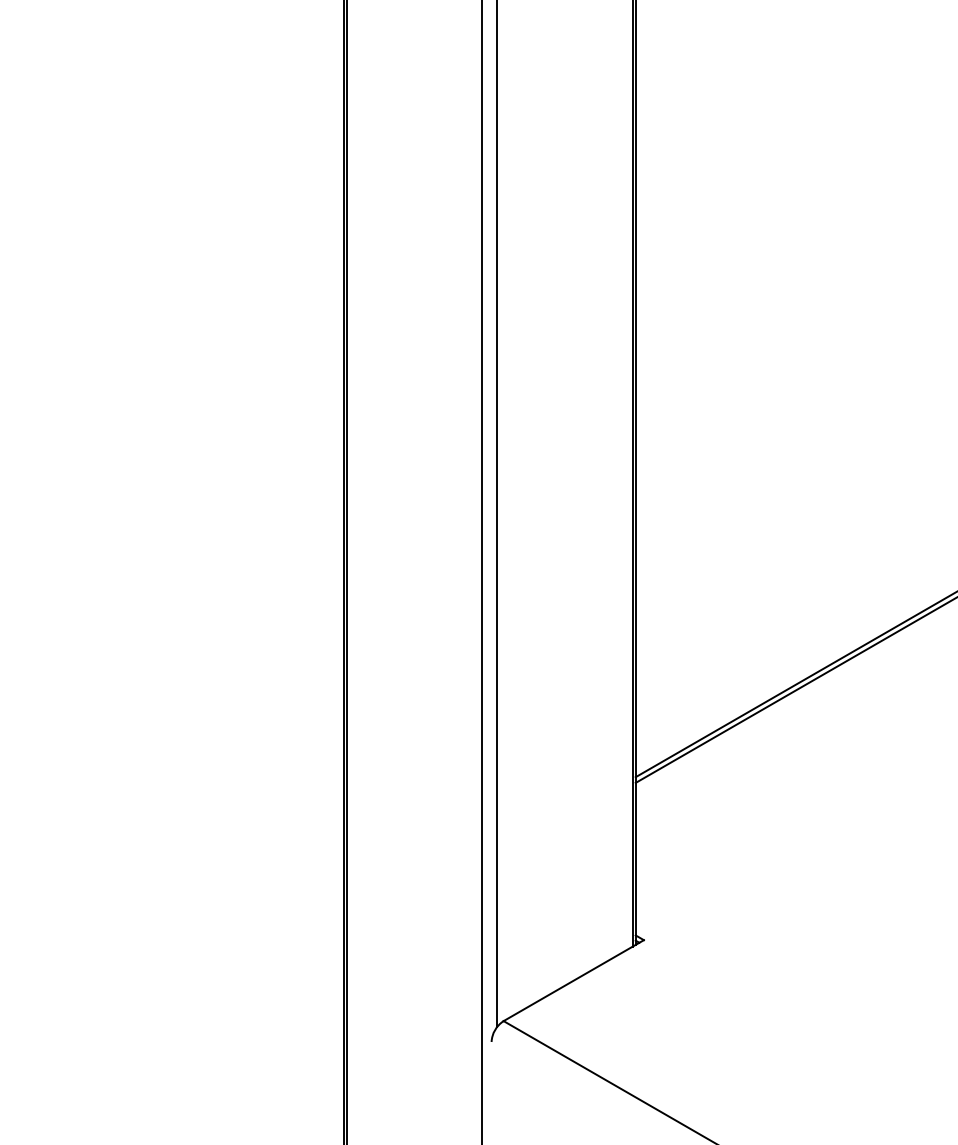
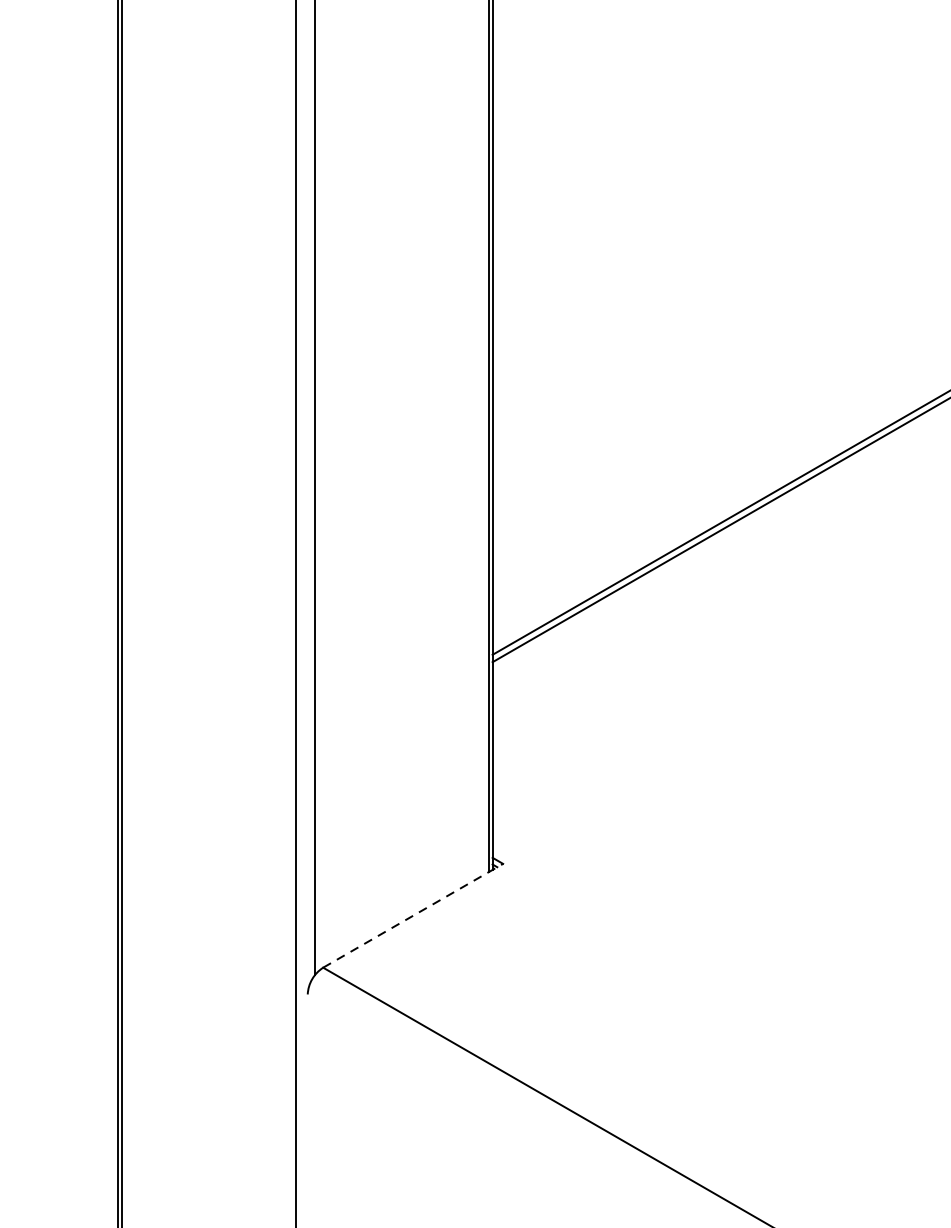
line: (573, 980) -> (412, 915), solid -> dashed

